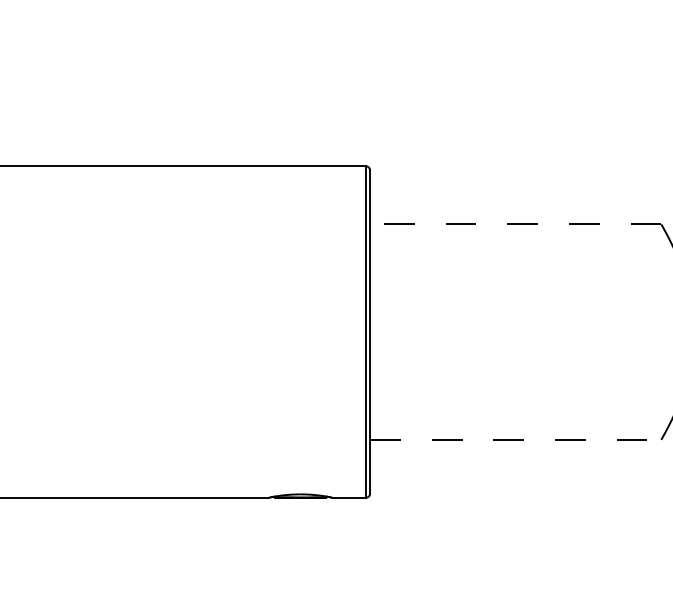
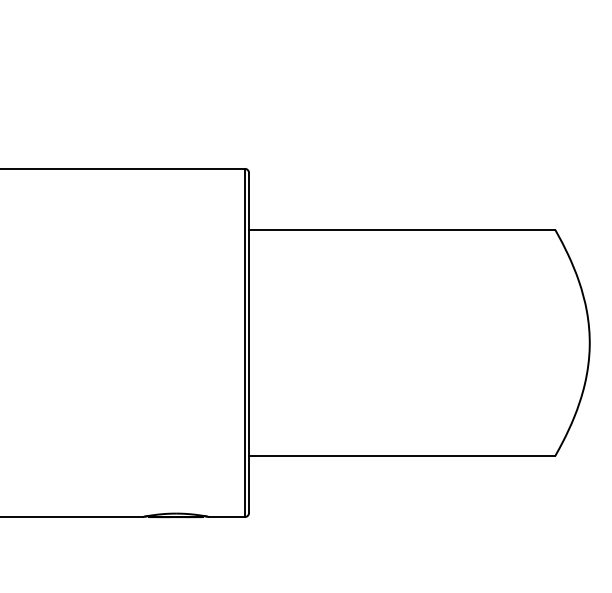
line: (515, 224) -> (401, 229), dashed -> solid
line: (515, 439) -> (401, 455), dashed -> solid

